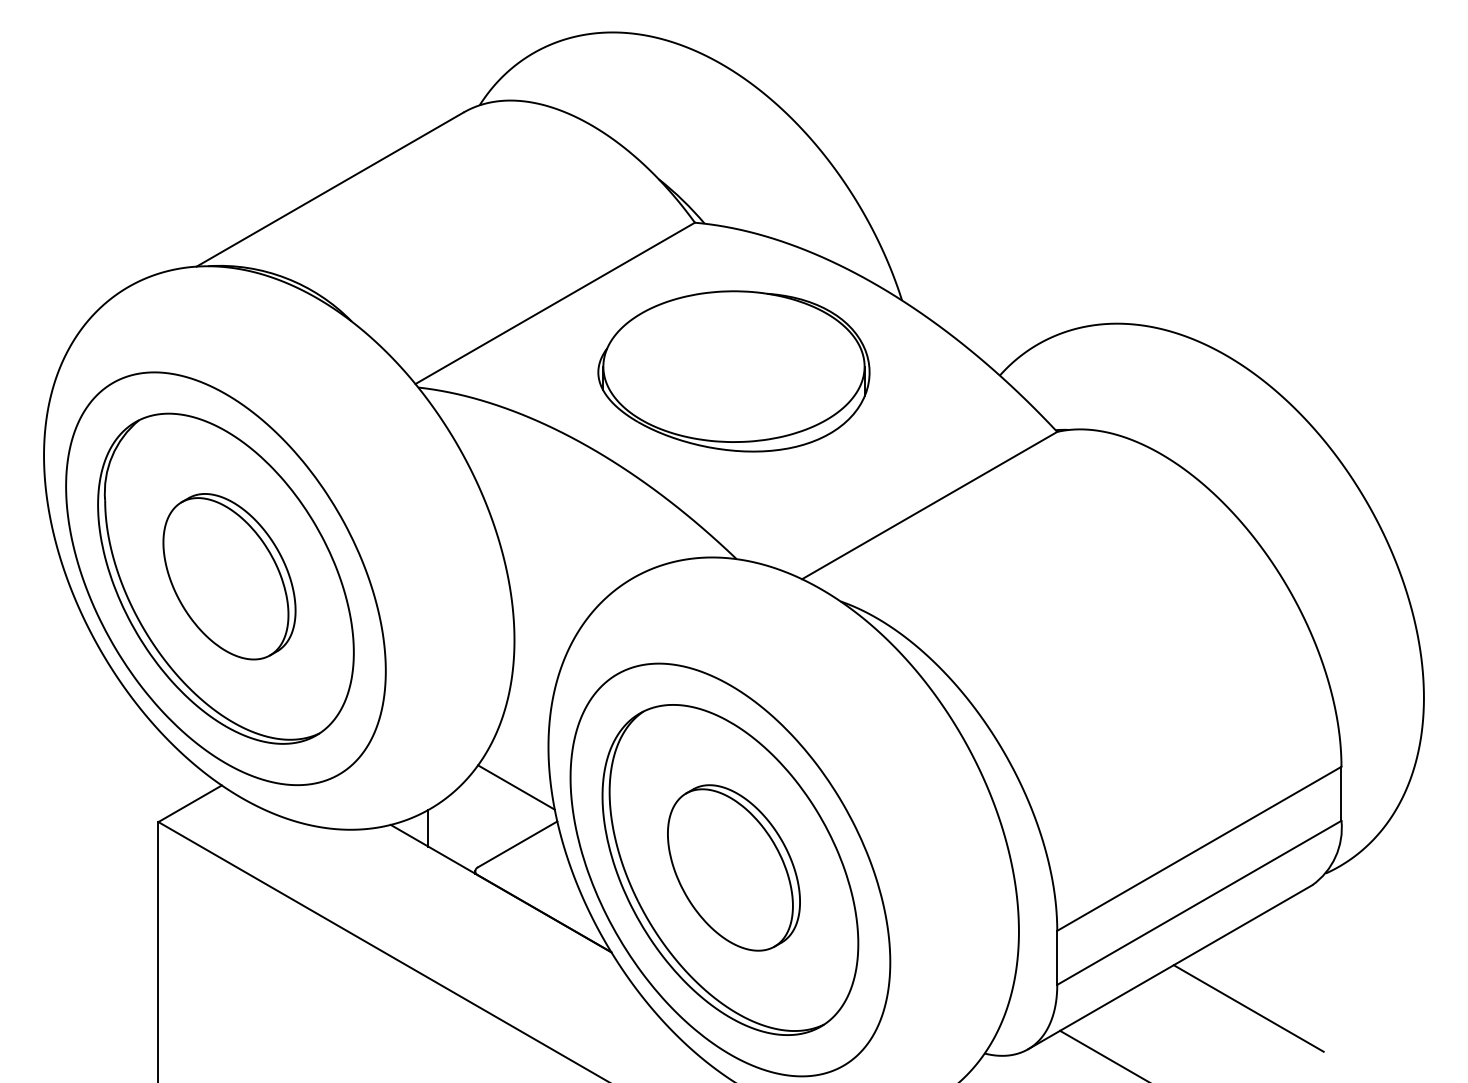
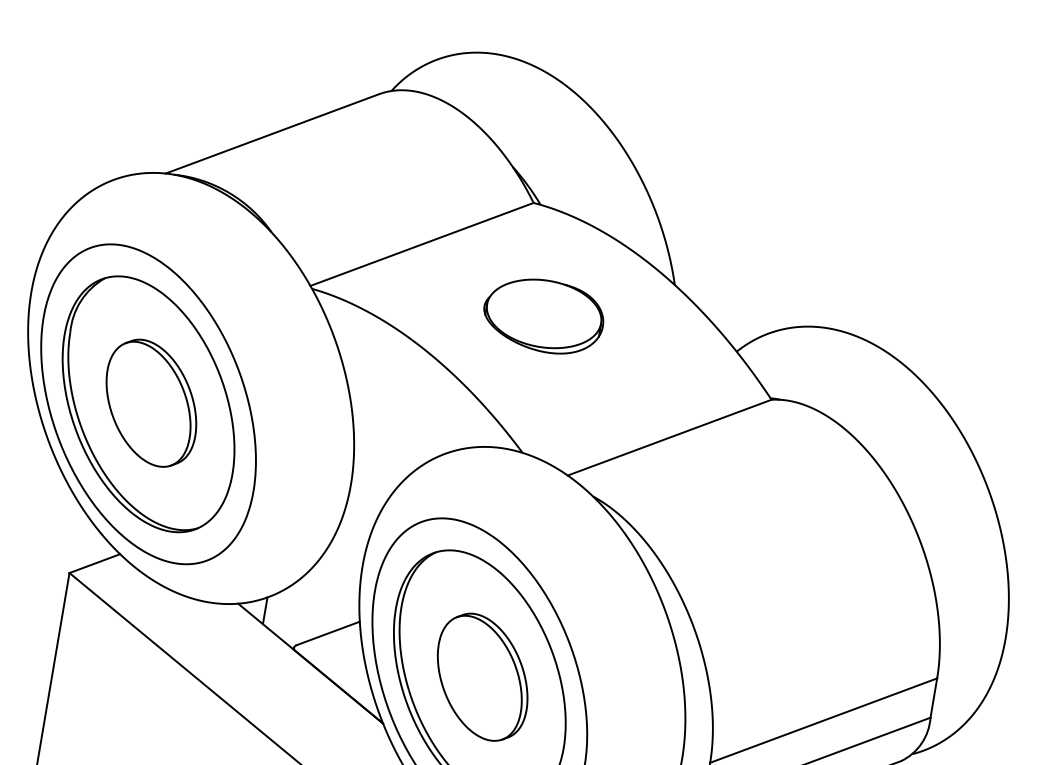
part: (733, 371) -> (543, 315), size x0.6
line: (516, 787) -> (334, 591), removed

